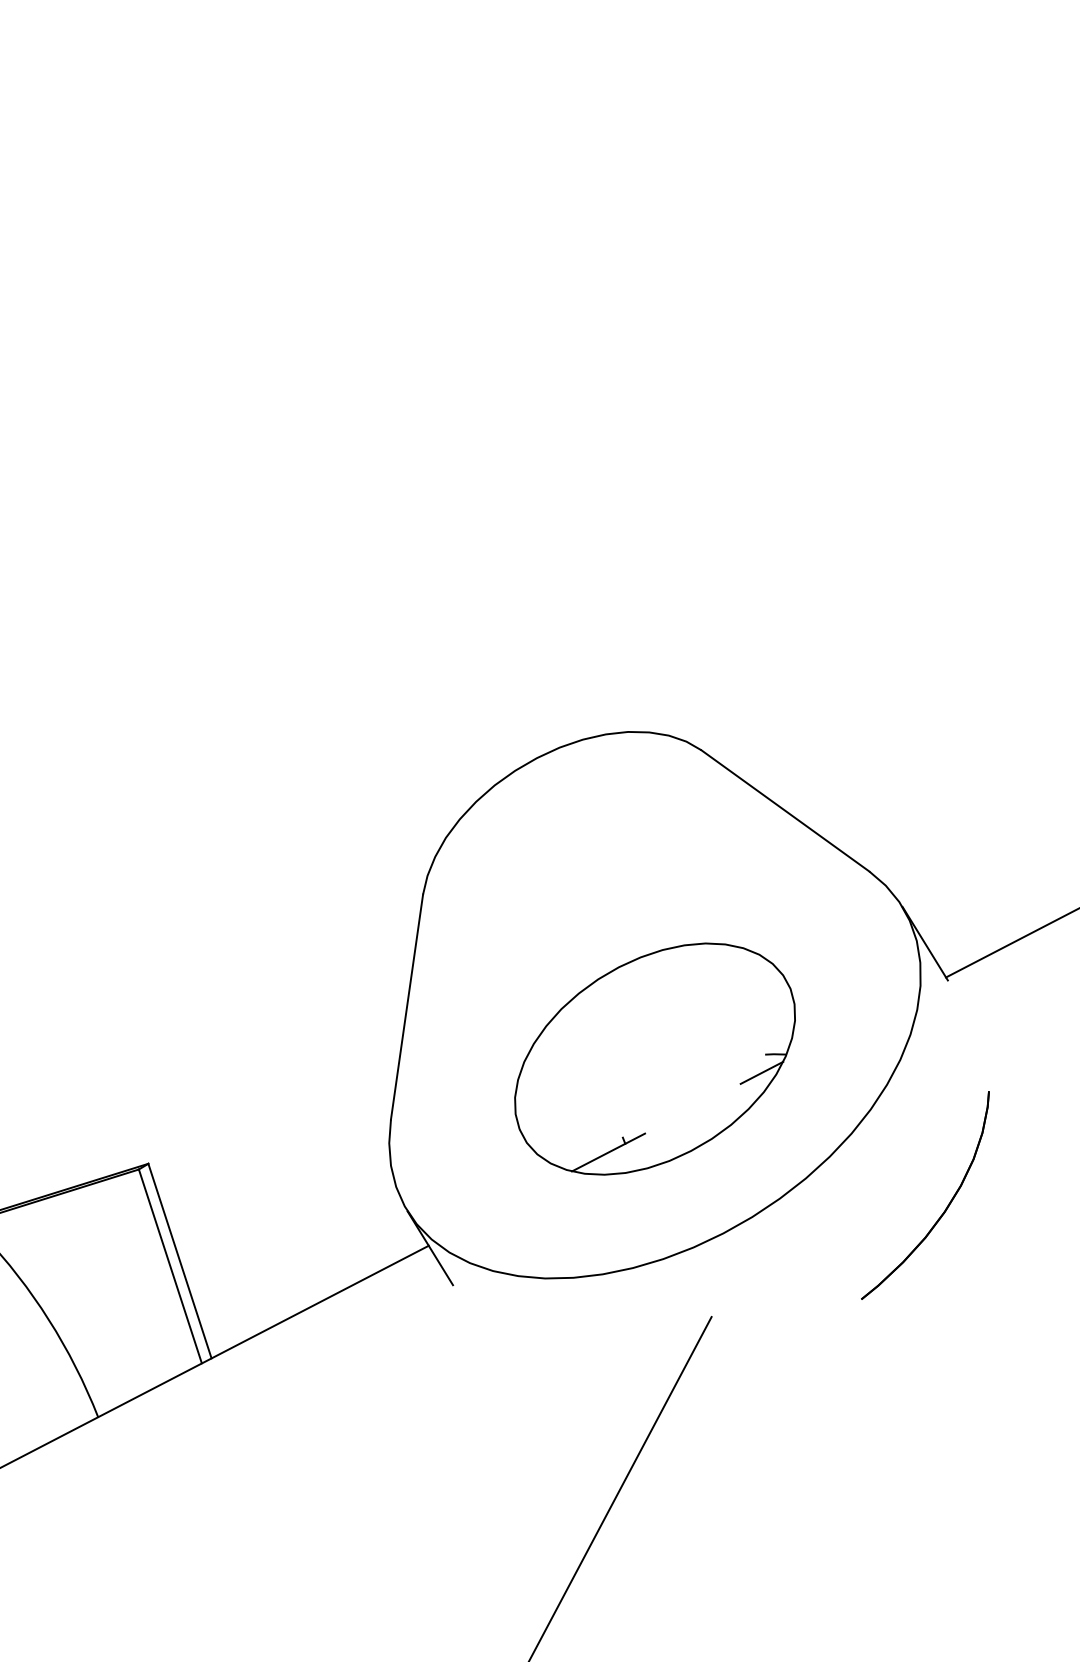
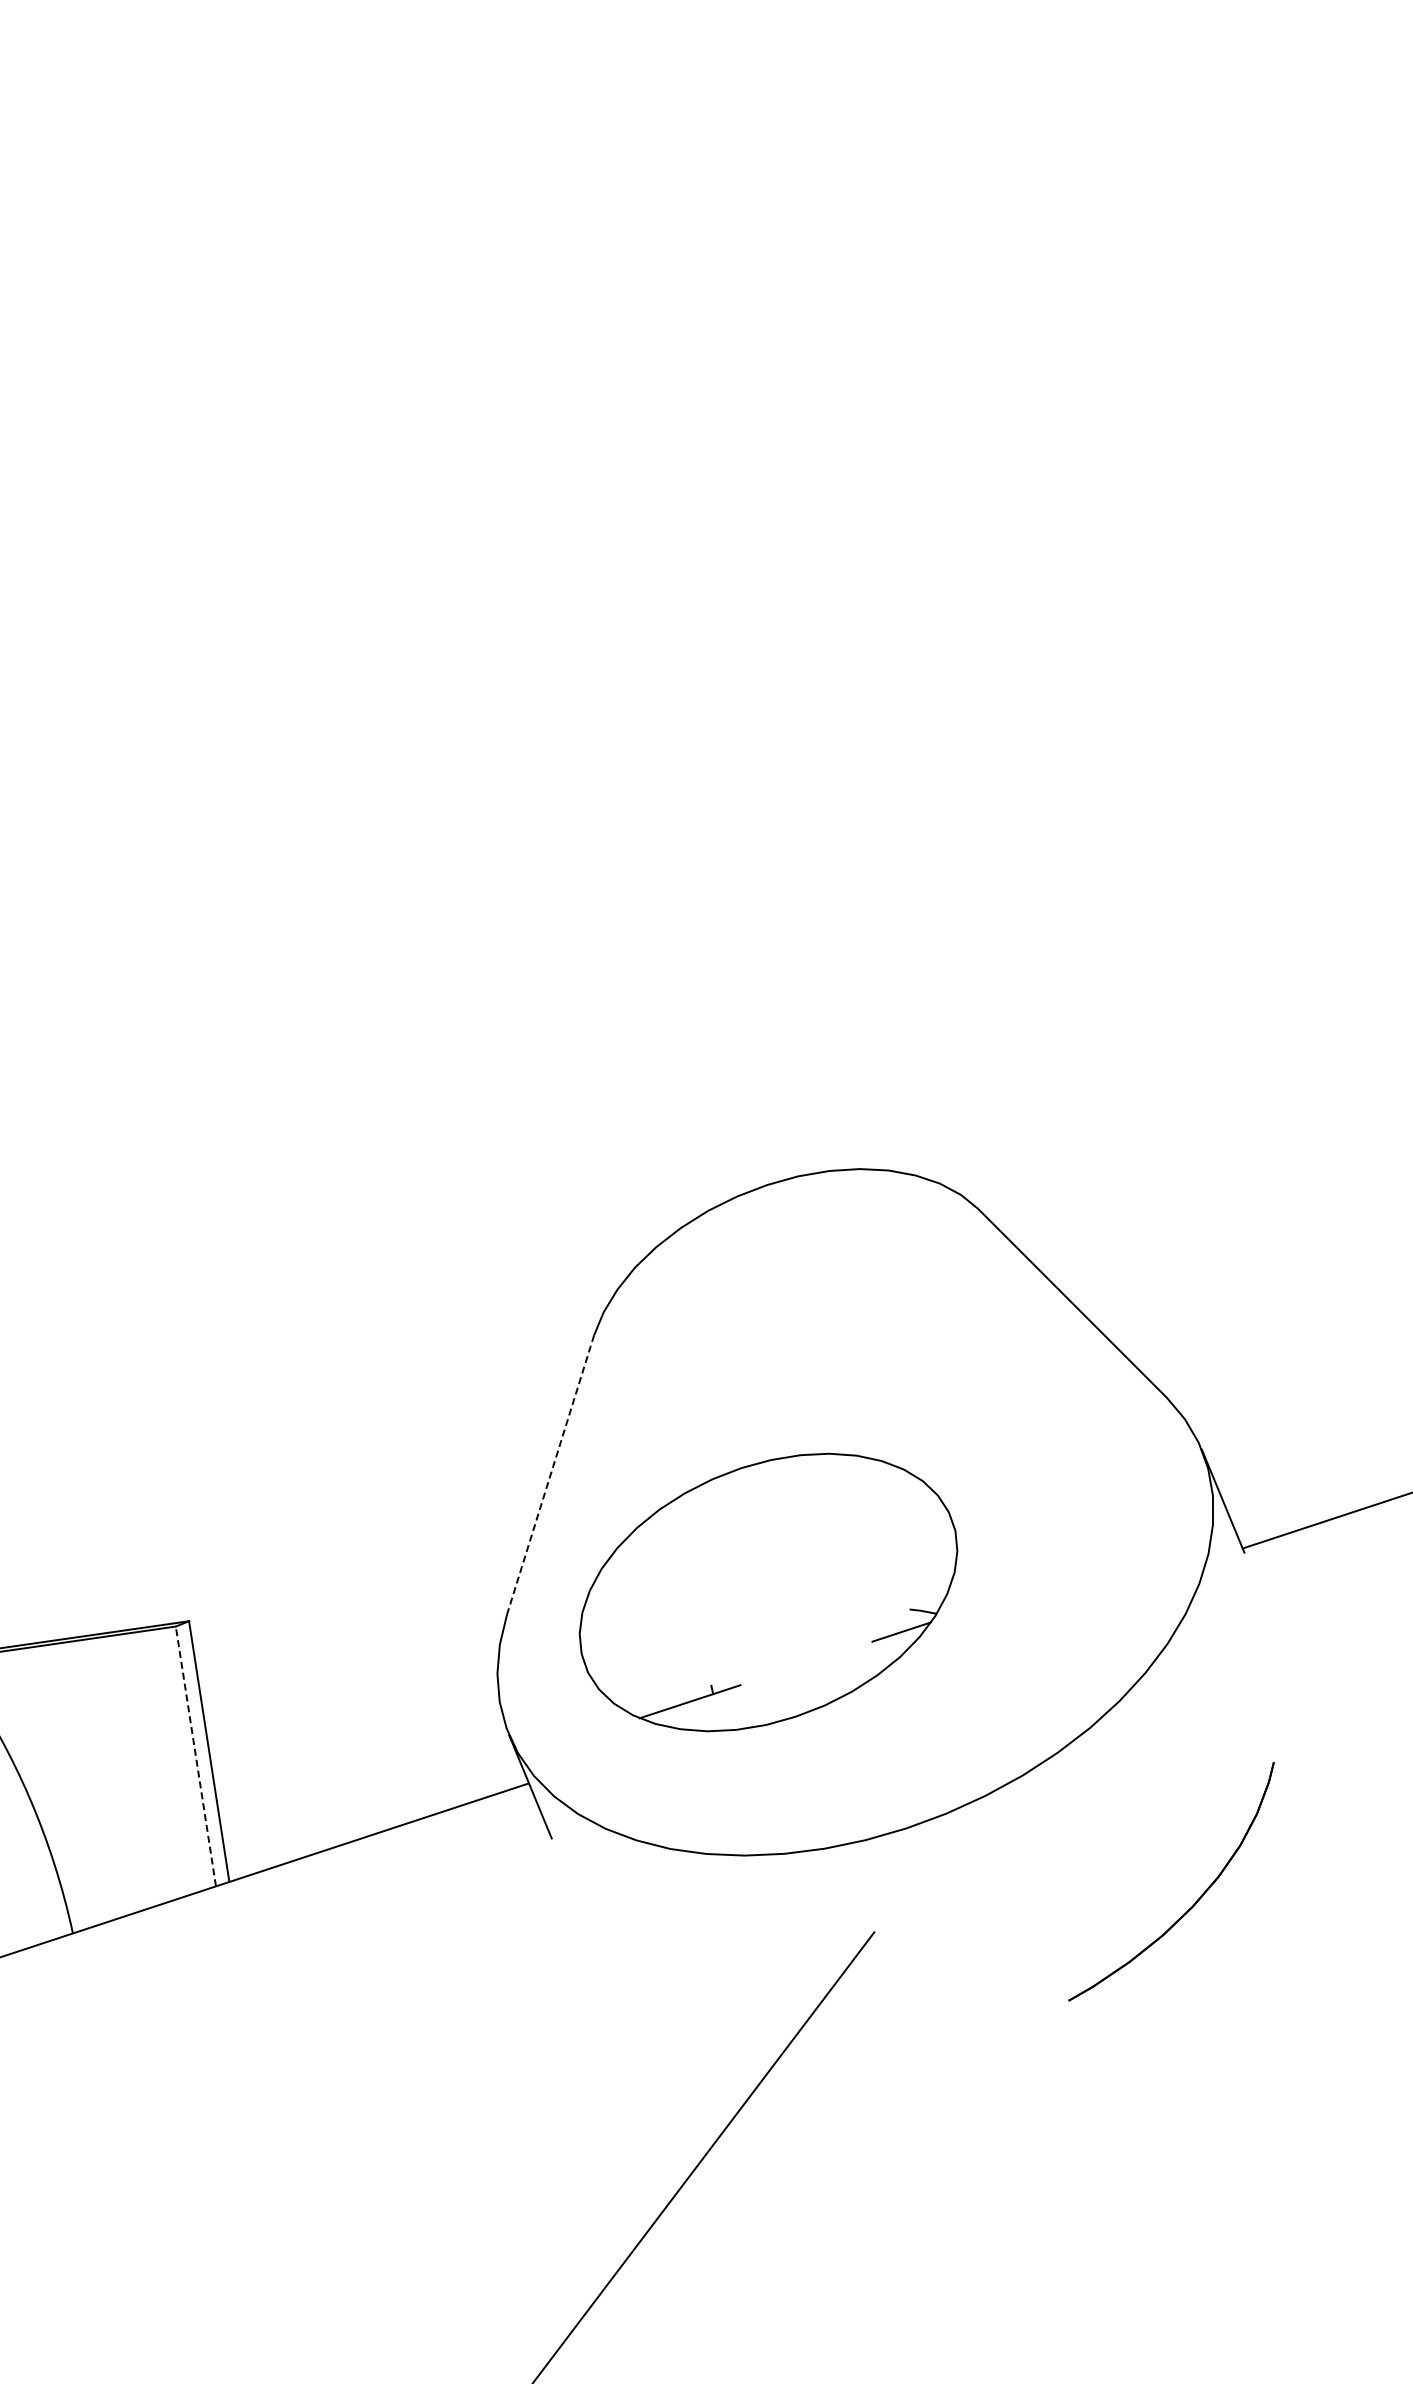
line: (406, 1006) -> (550, 1474), solid -> dashed
part: (655, 1059) -> (768, 1592), moved
part: (946, 1207) -> (1195, 1901), moved
line: (169, 1265) -> (195, 1755), solid -> dashed

